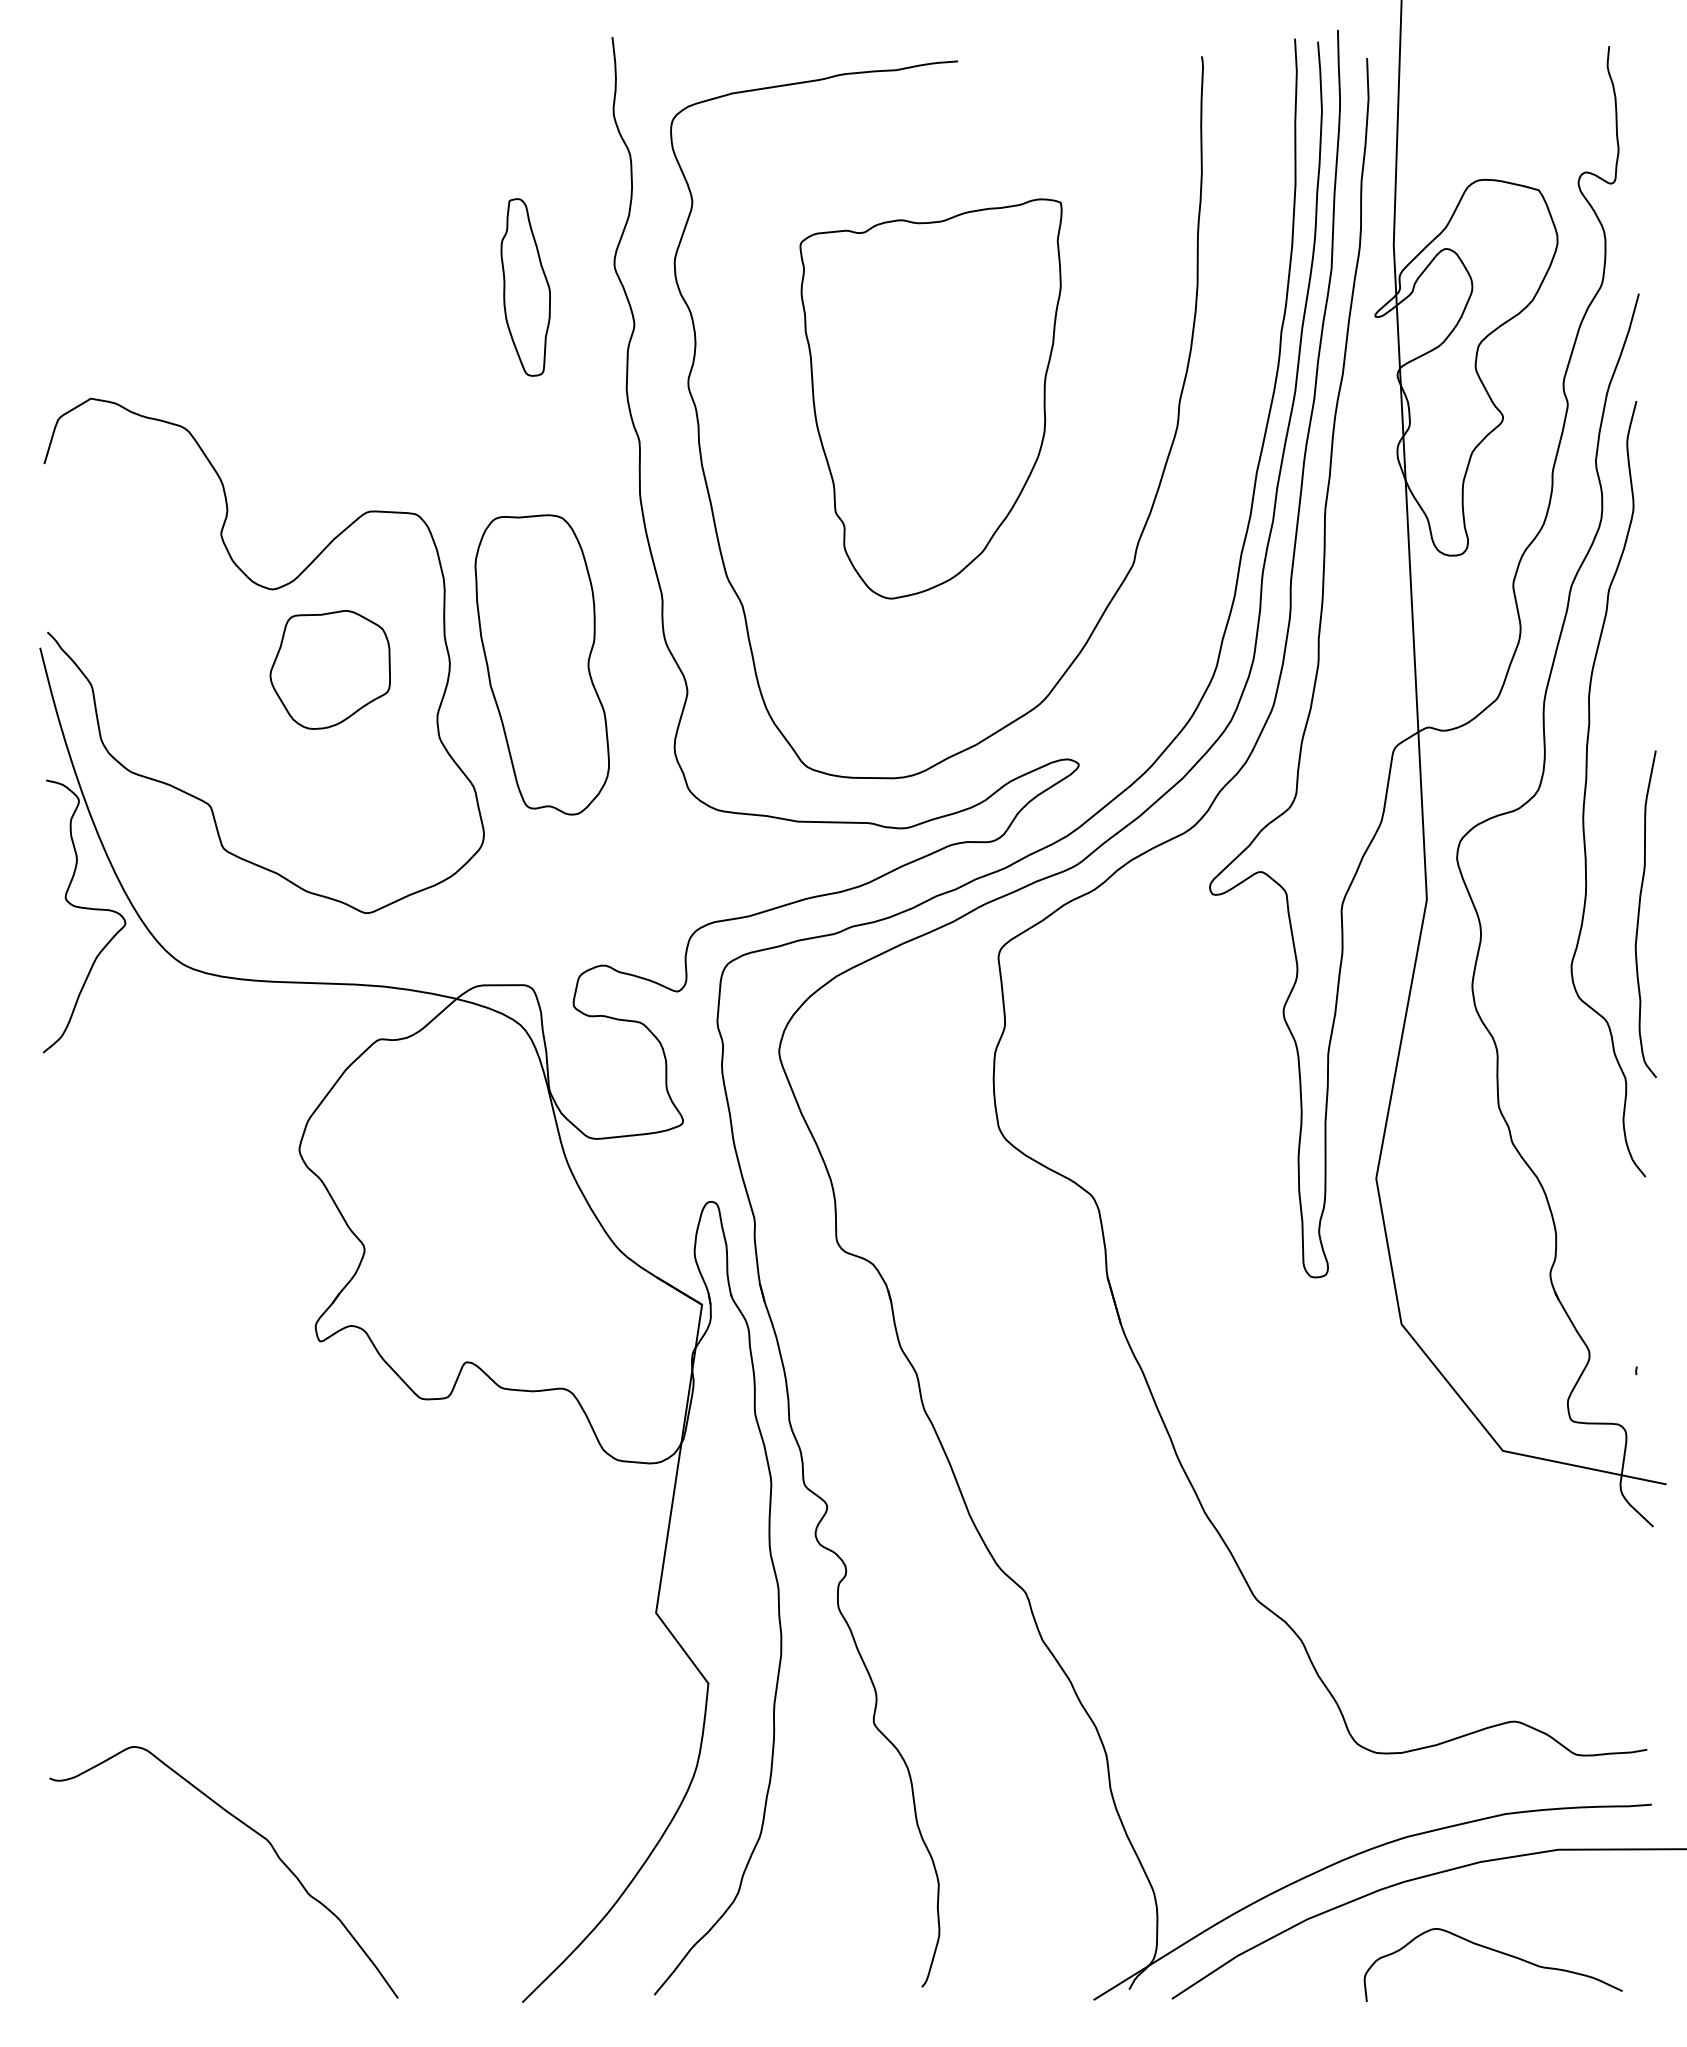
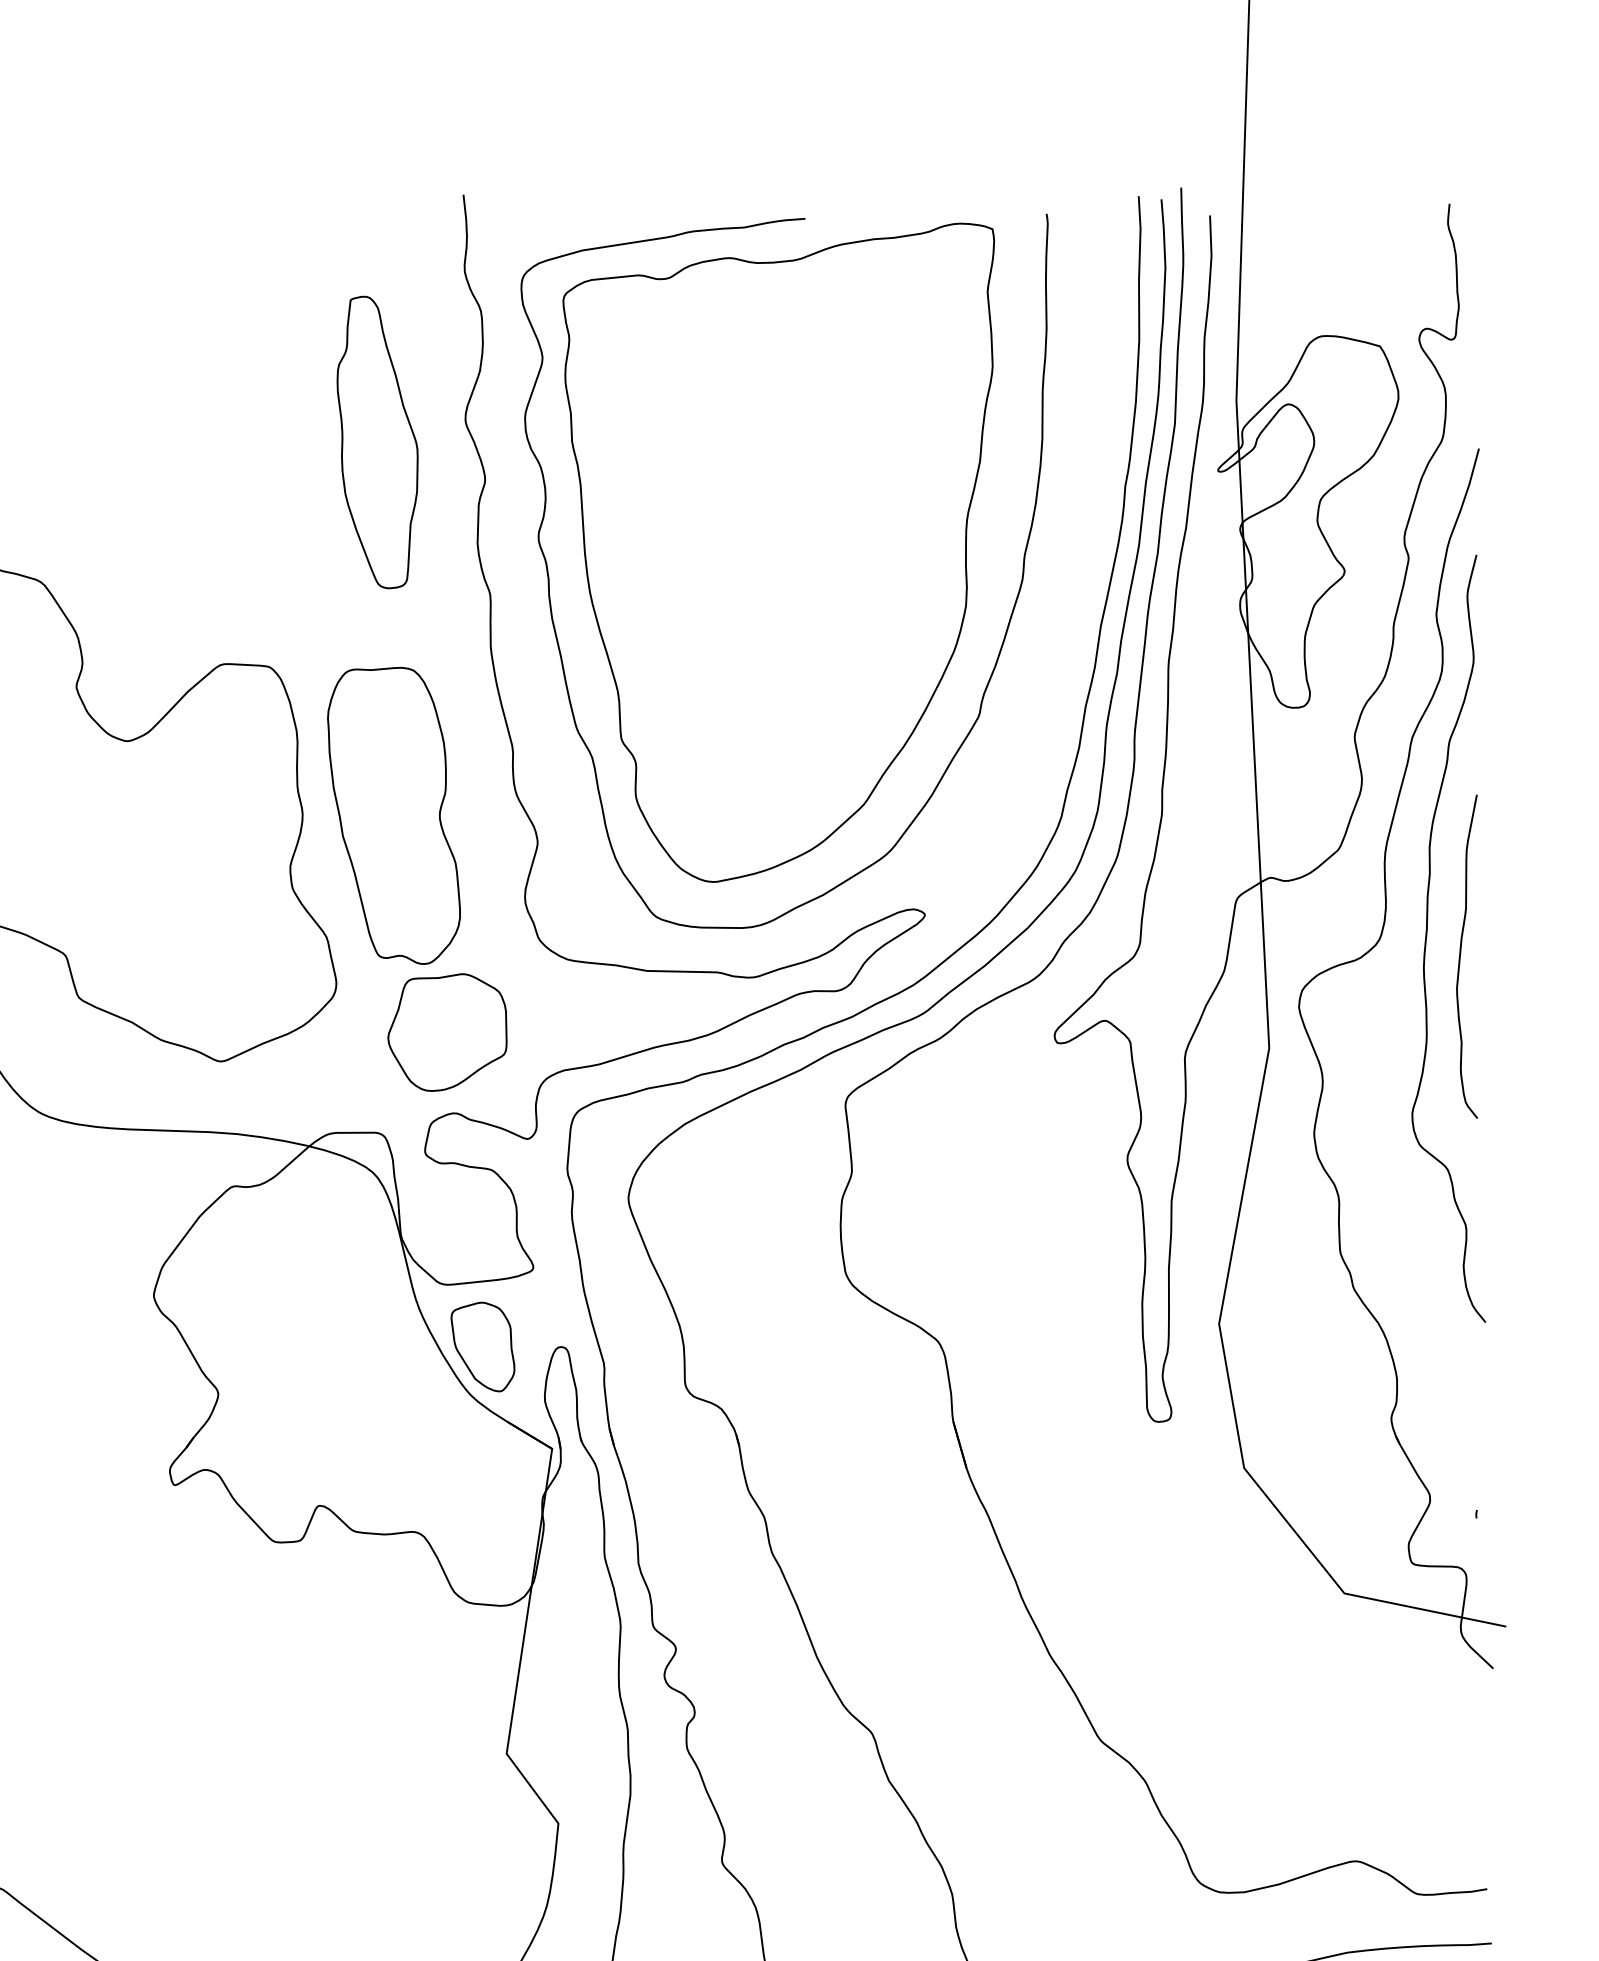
part: (525, 287) -> (377, 442), size x1.67
part: (930, 398) -> (778, 552), size x1.67
part: (329, 669) -> (446, 1032), moved
curve: (1639, 914) -> (1460, 956), moved
part: (631, 1201) -> (482, 1346), added

